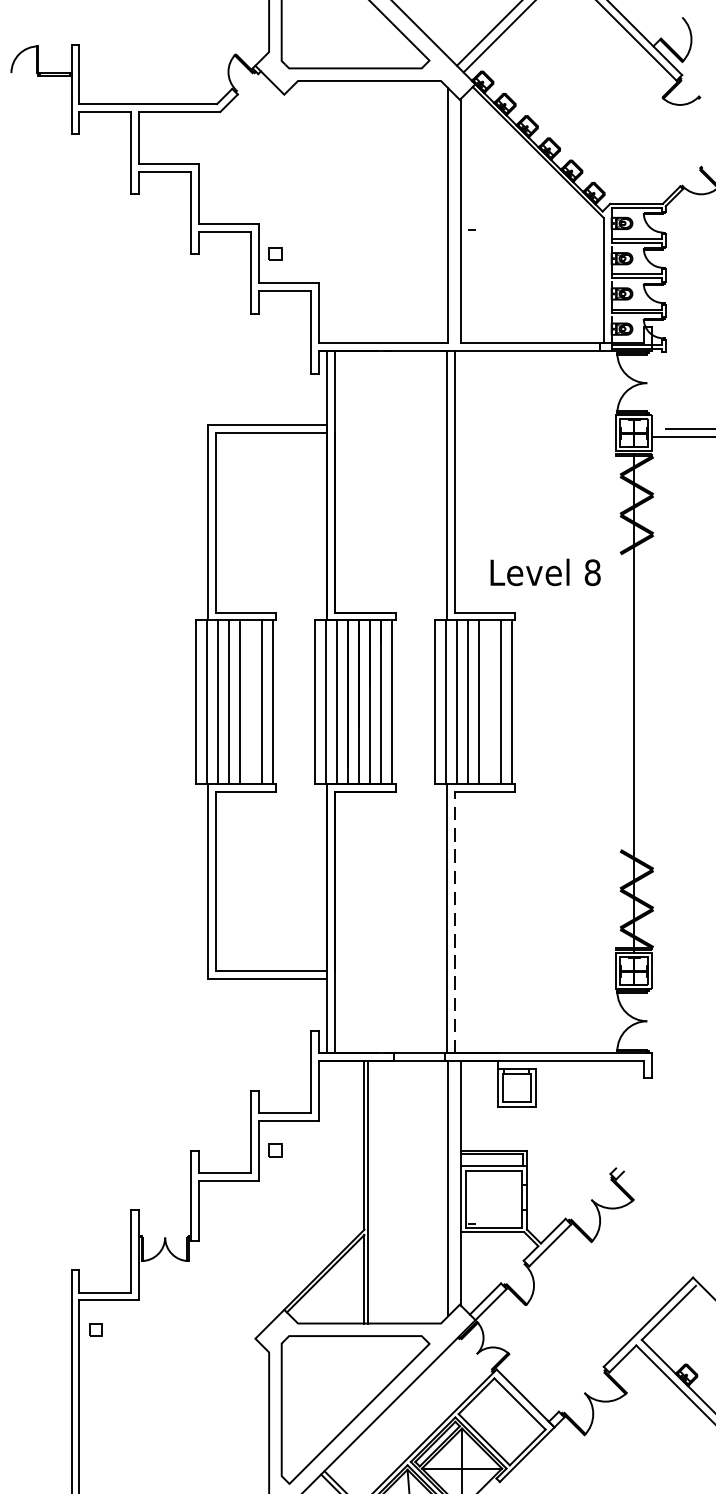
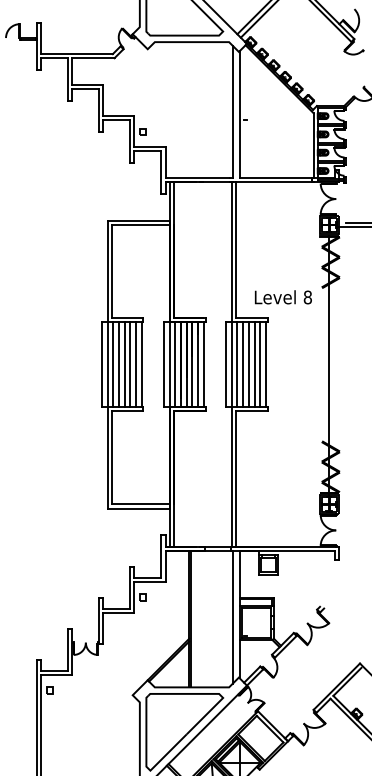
line: (251, 701) -> (130, 364), added
line: (489, 701) -> (254, 364), added
line: (455, 923) -> (236, 479), dashed -> solid

